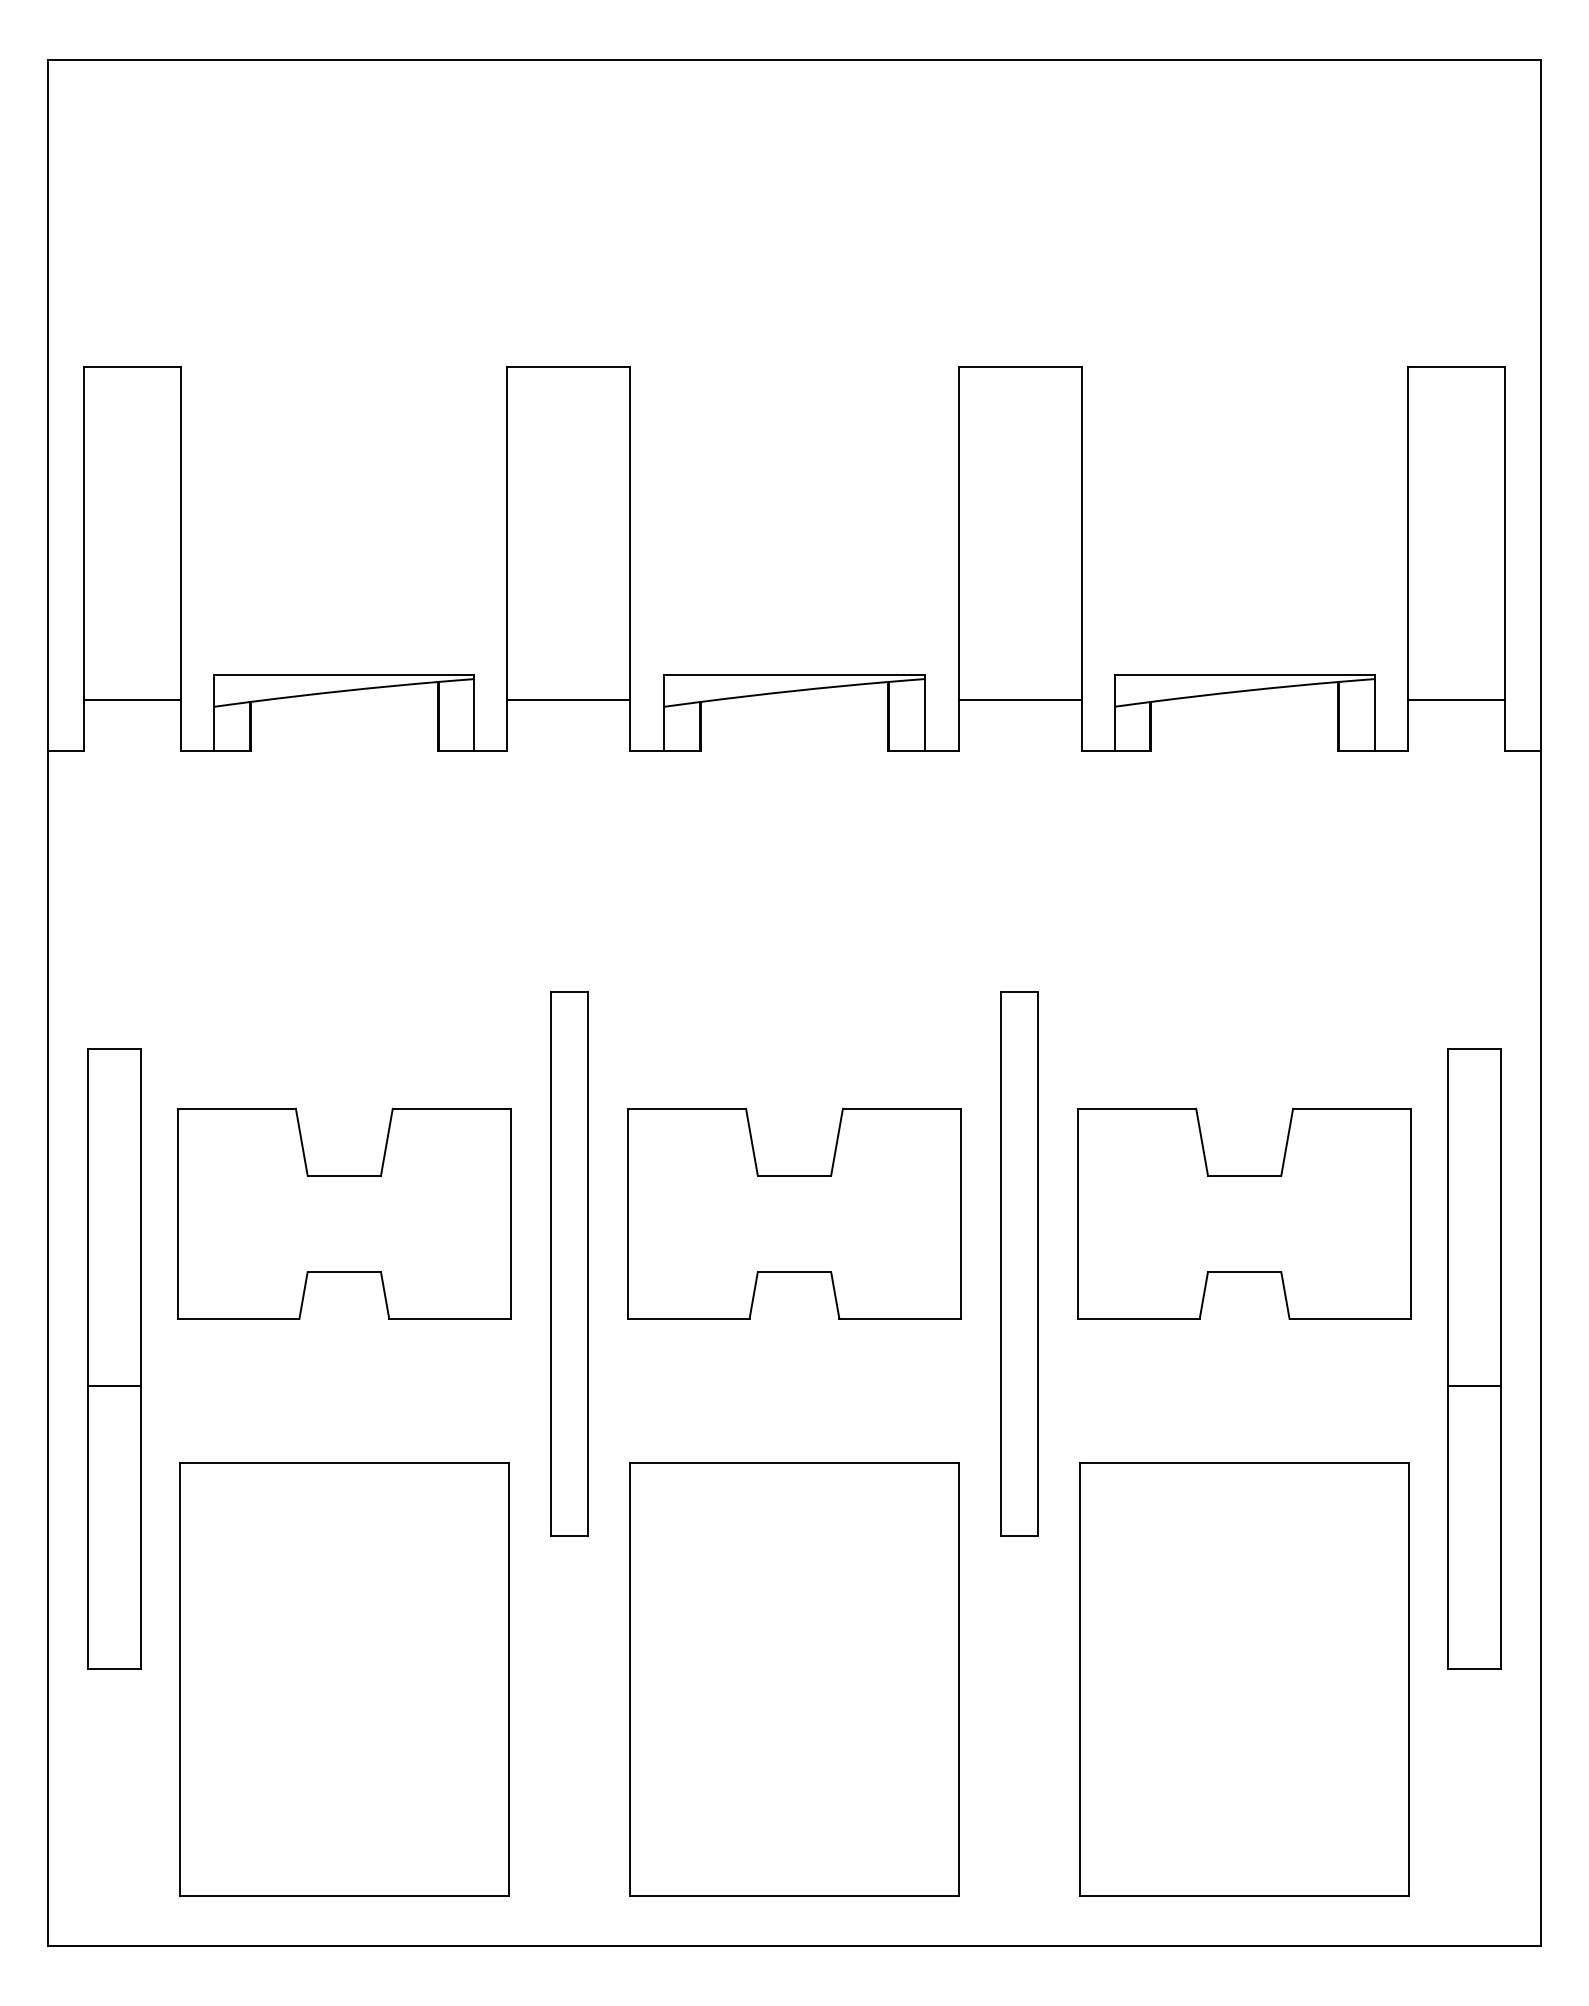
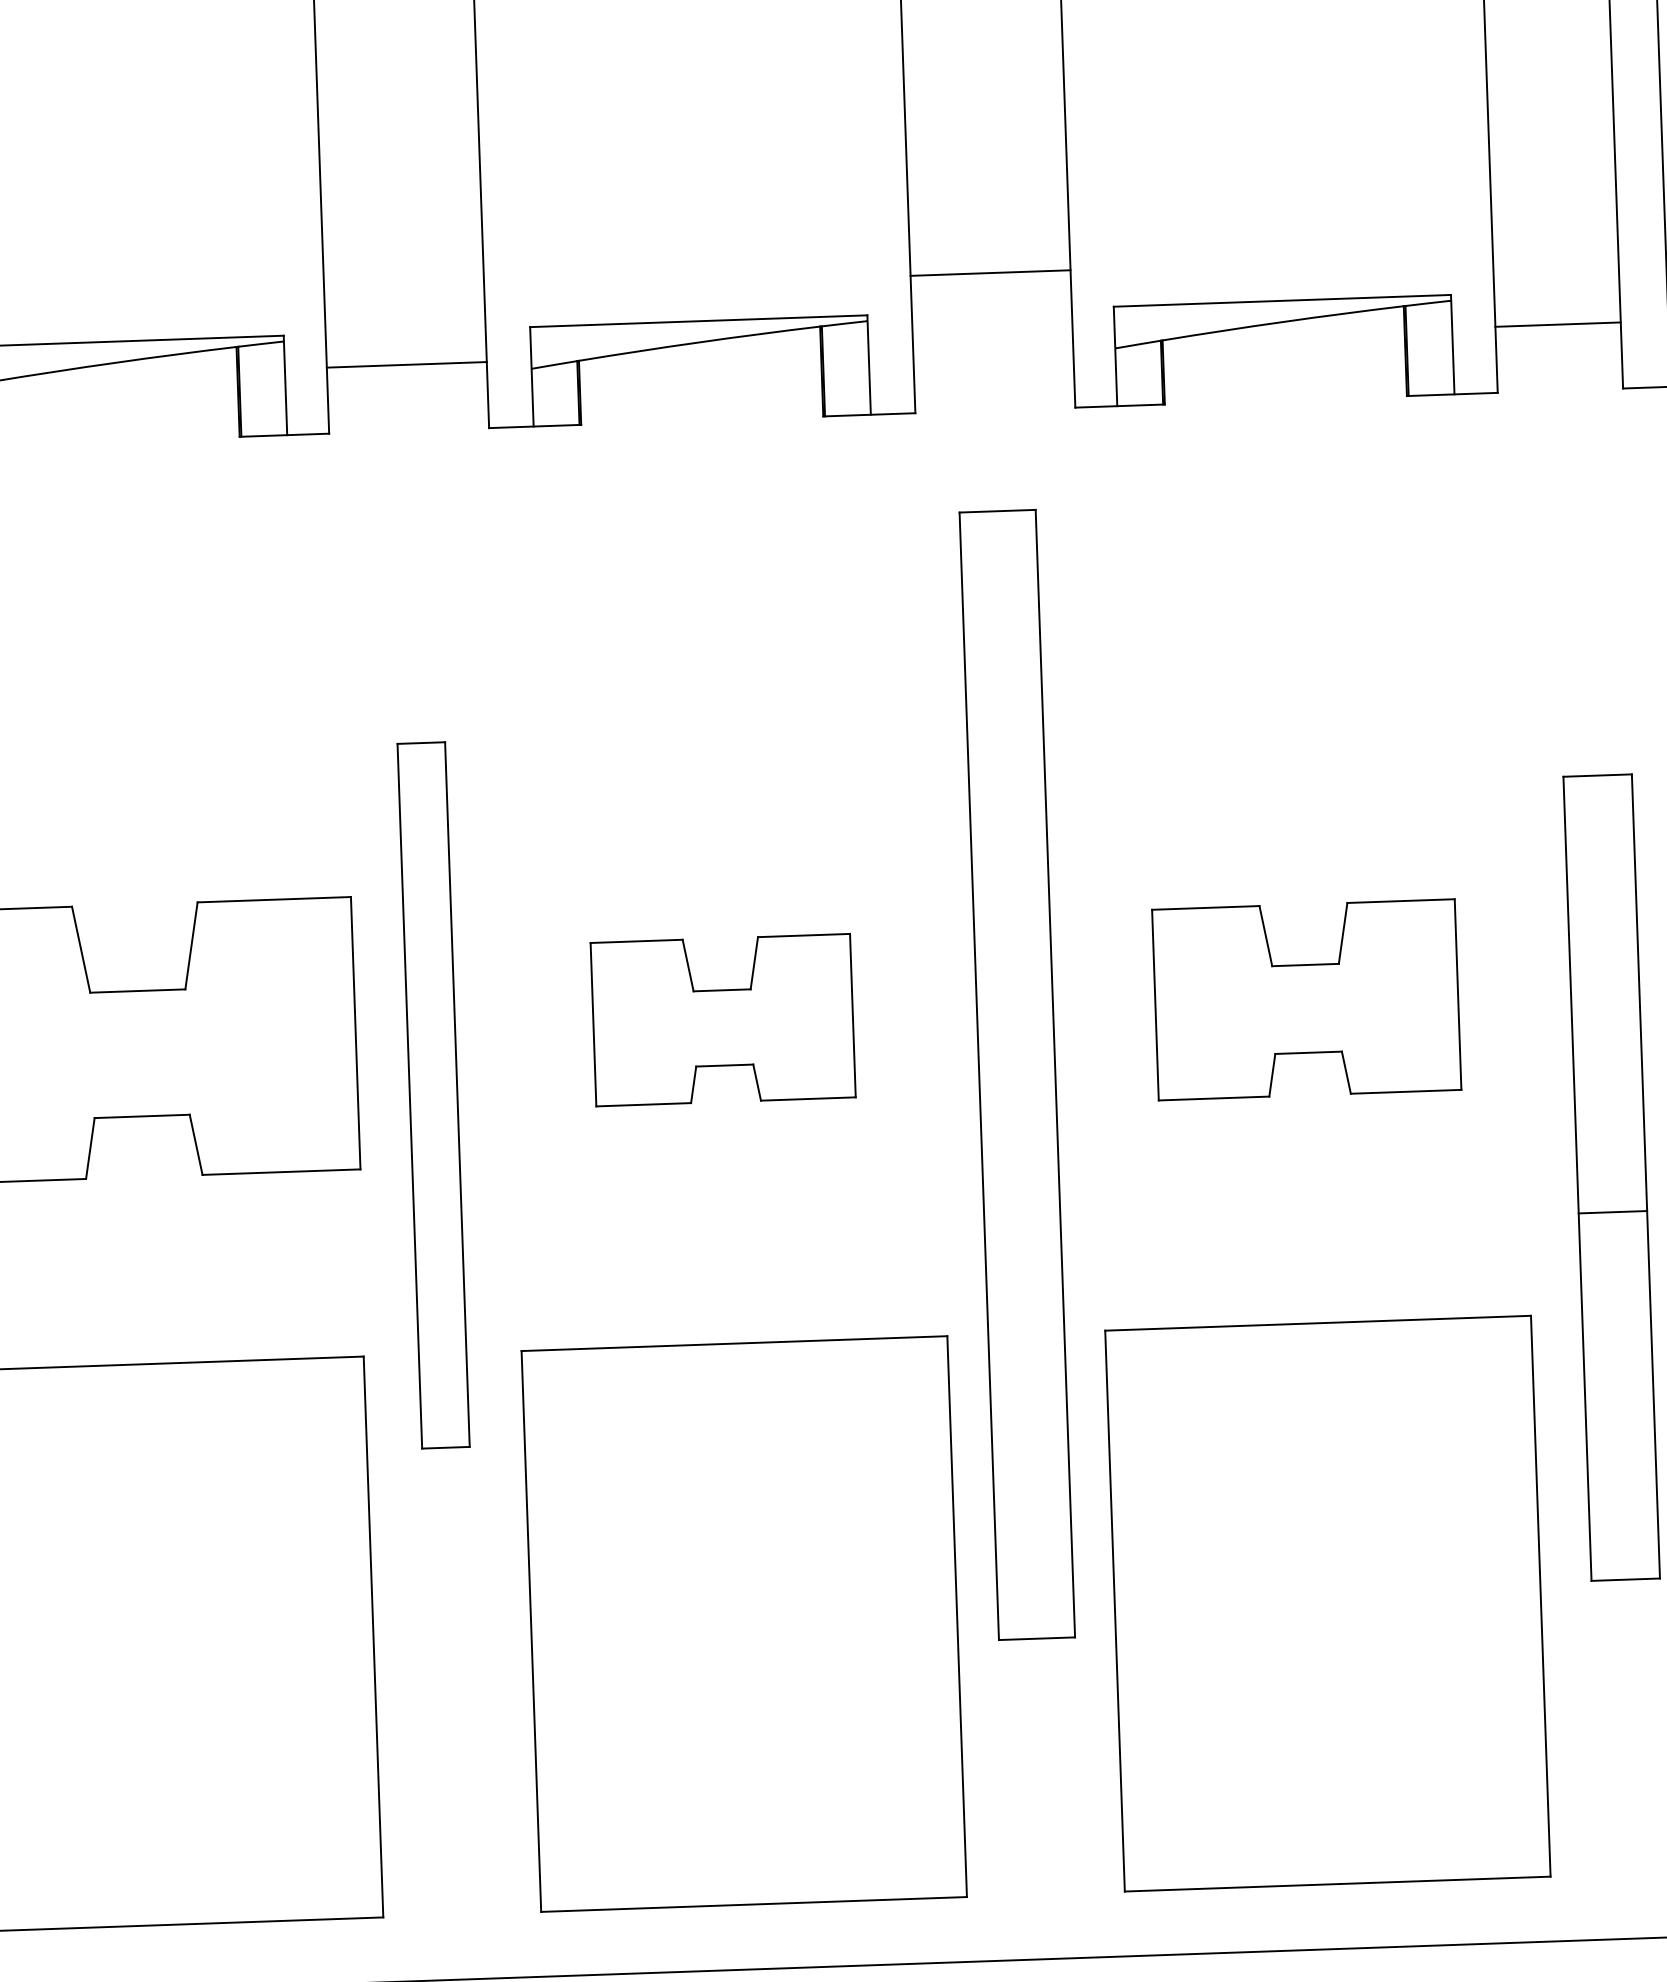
line: (1020, 700) -> (990, 273), moved
part: (794, 1213) -> (723, 1019), size x0.6
part: (1244, 1213) -> (1306, 999), size x0.7
part: (1019, 1263) -> (1017, 1074), size x1.6

